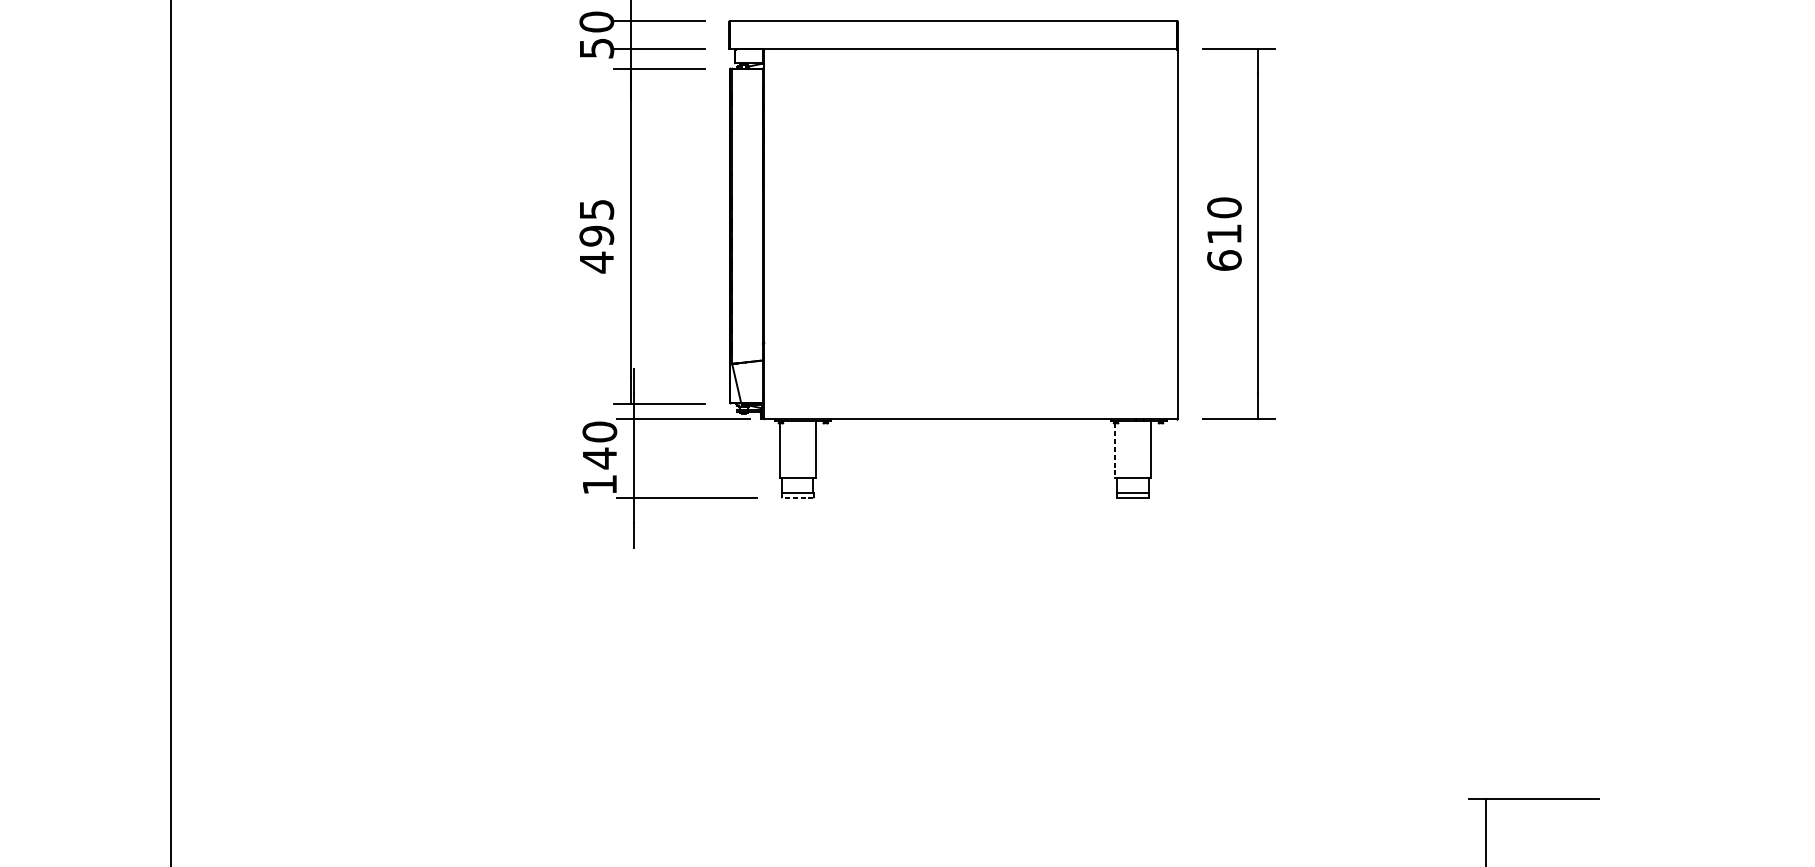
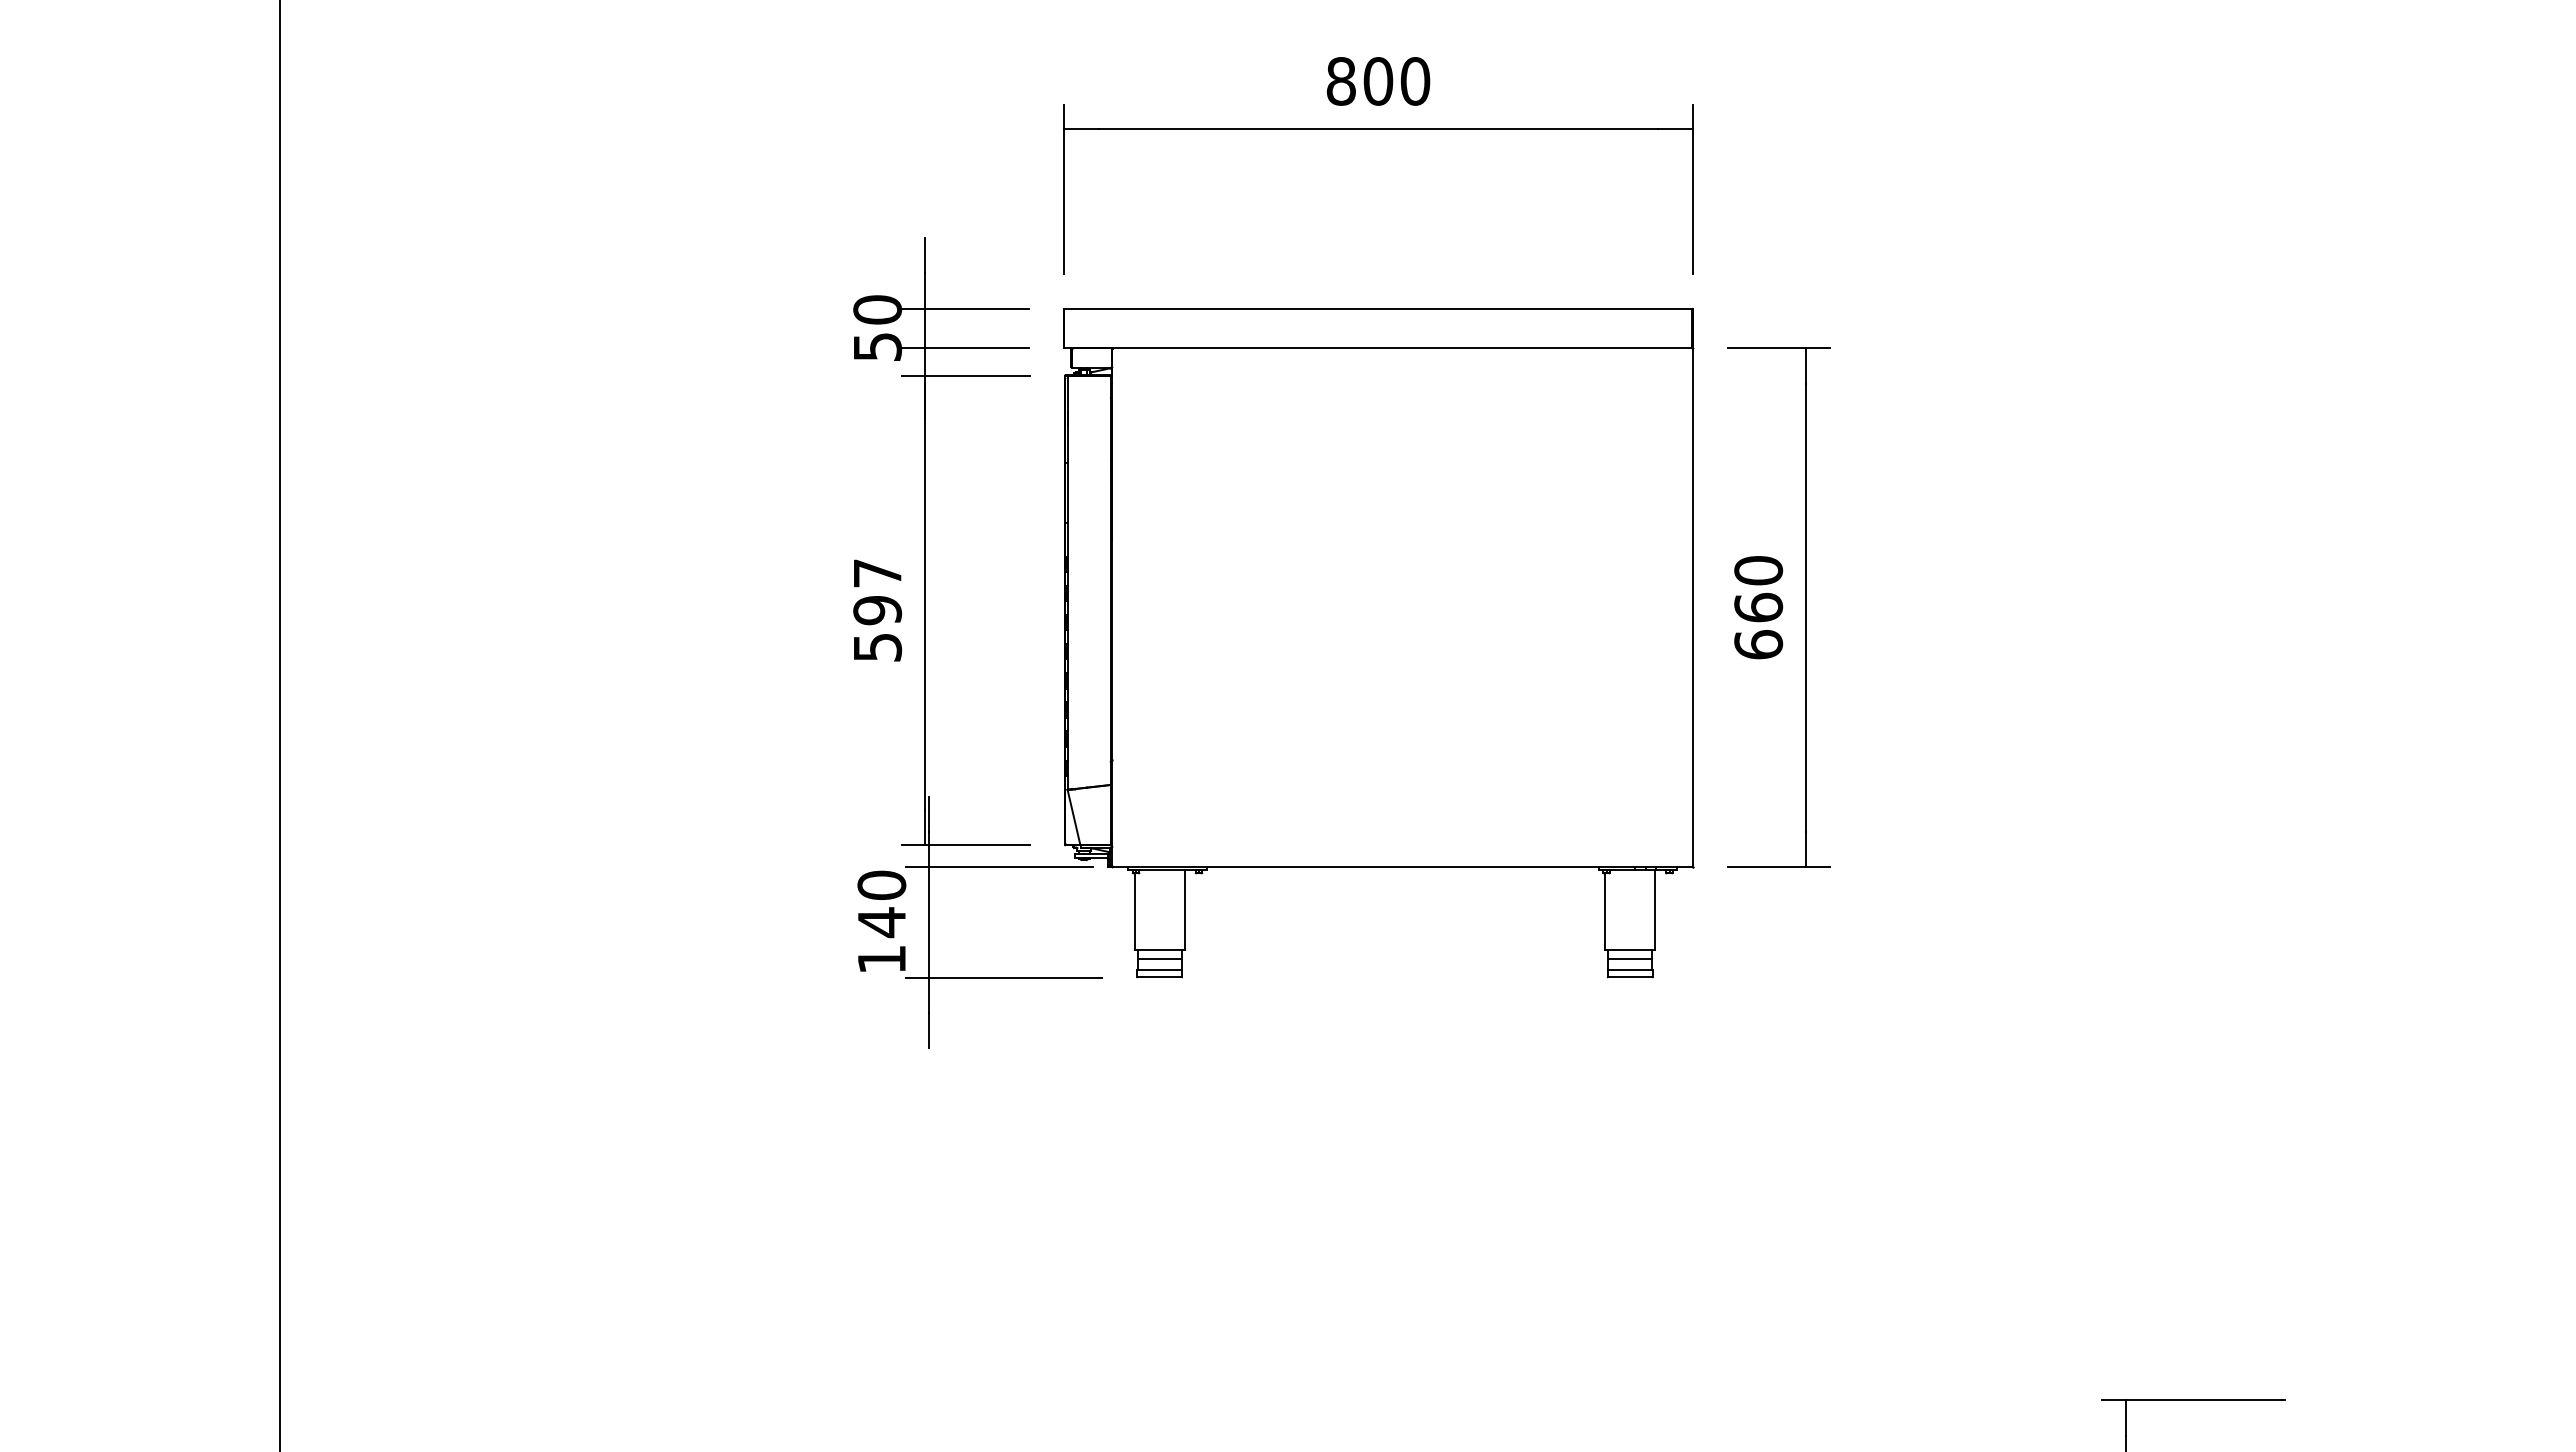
text: (1224, 234) -> (1758, 607), 610 -> 660
text: (597, 236) -> (878, 611), 495 -> 597
line: (1115, 451) -> (1605, 912), dashed -> solid
line: (797, 484) -> (1159, 958), added
line: (1132, 484) -> (1629, 958), added
line: (797, 497) -> (1159, 977), dashed -> solid

